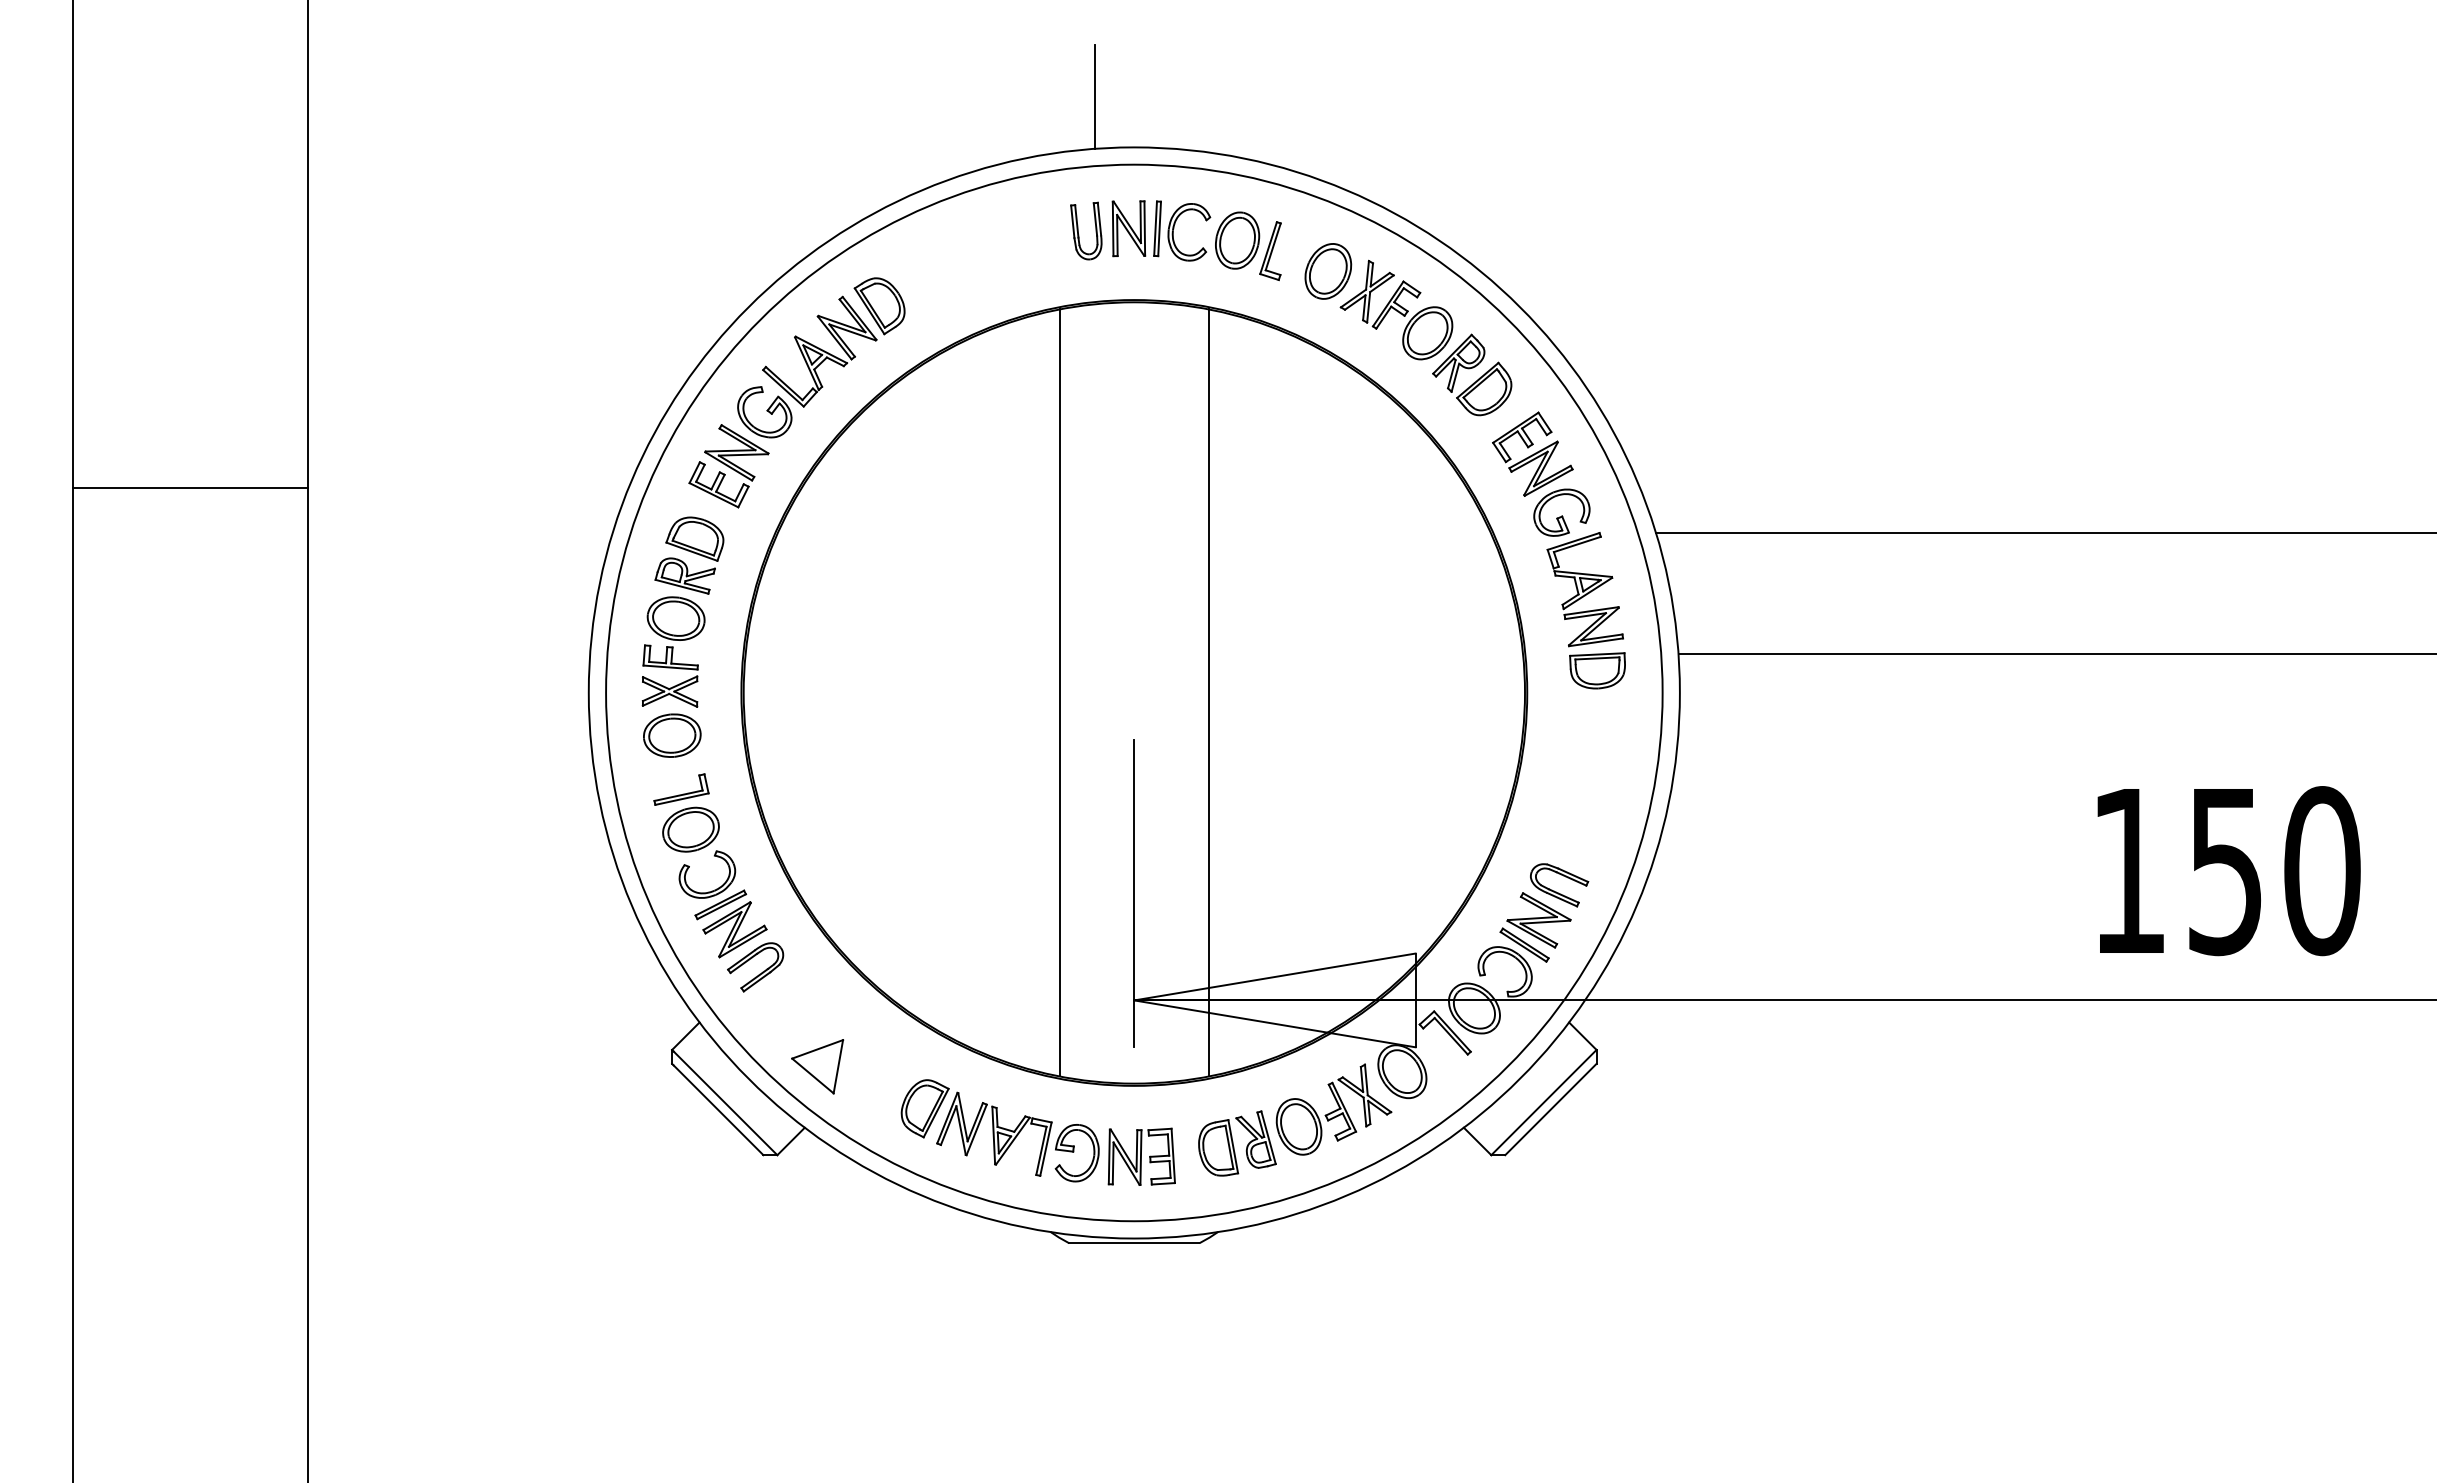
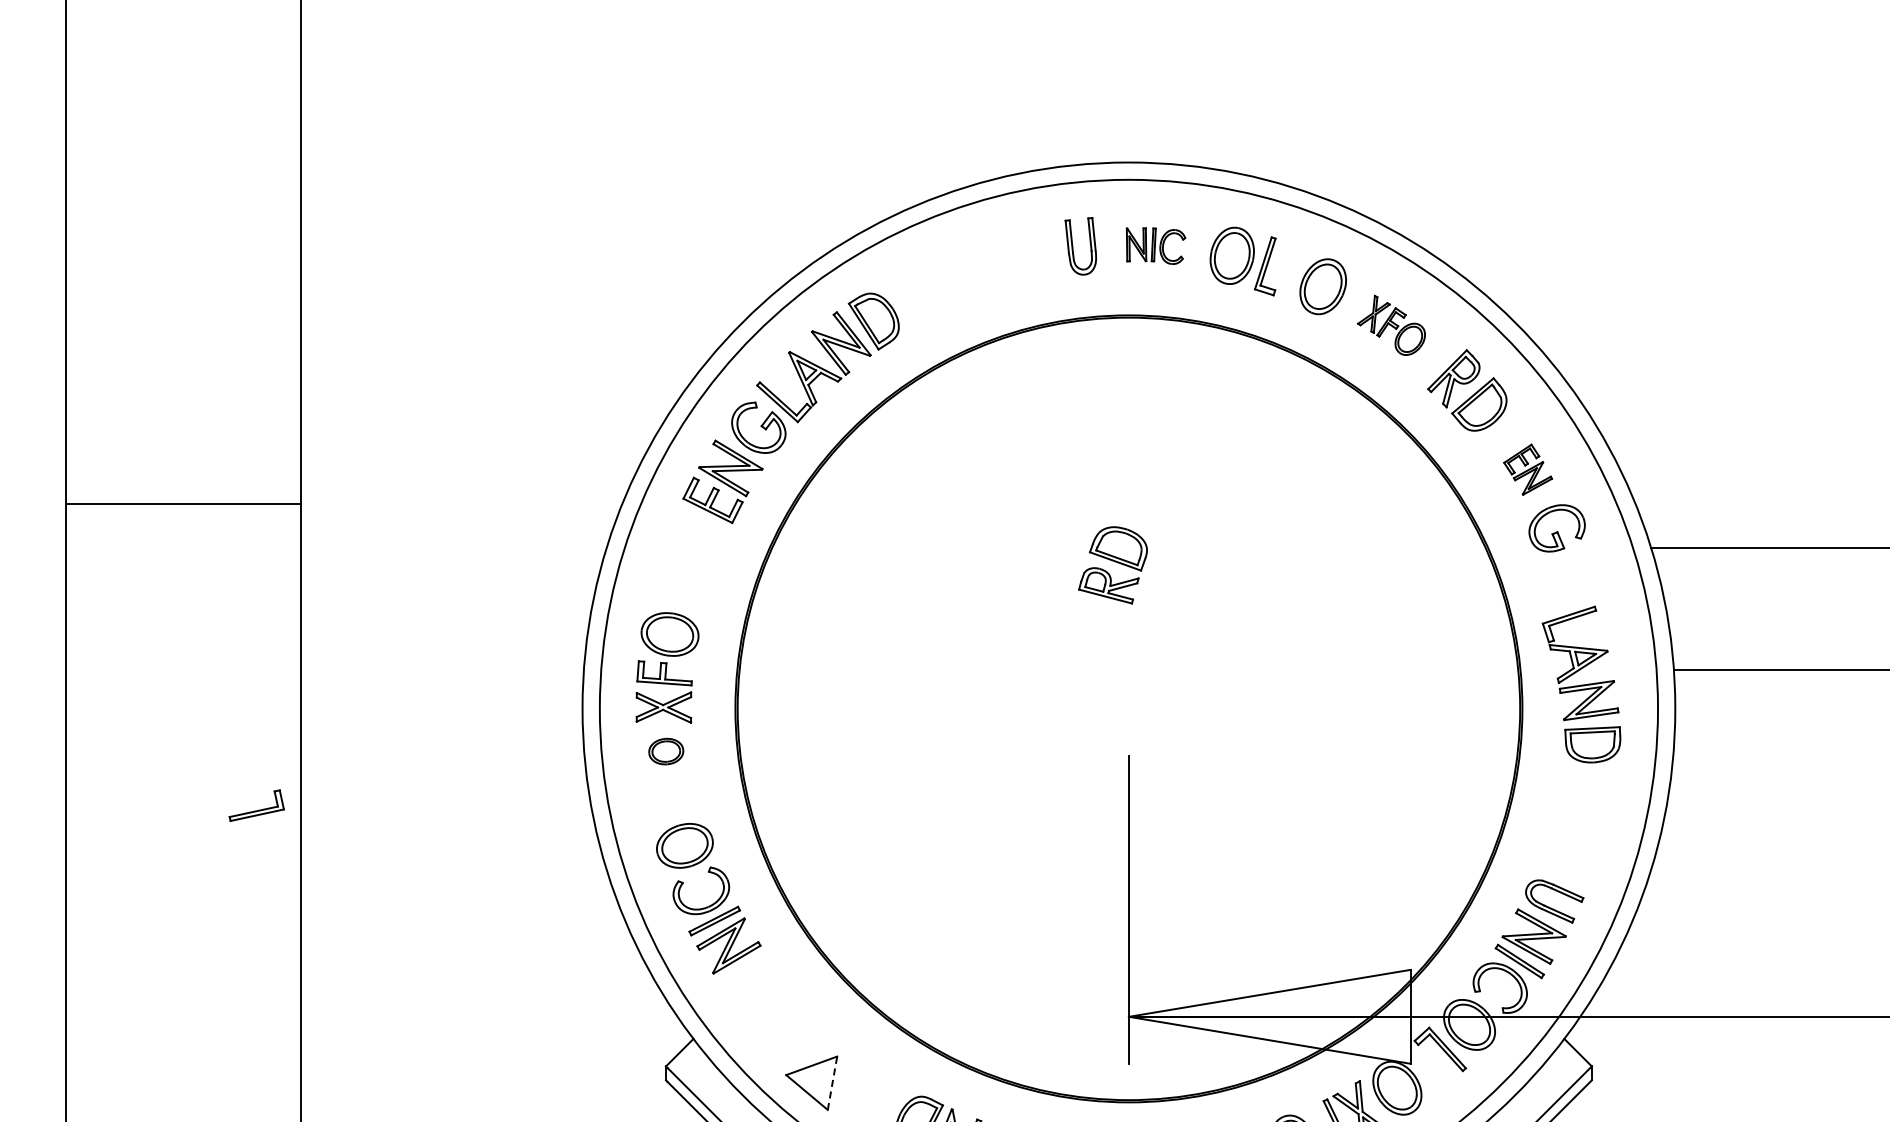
line: (1095, 96) -> (1090, 111), removed
part: (1161, 230) -> (1156, 245), size x0.6
part: (1396, 309) -> (1391, 324), size x0.6
part: (1532, 453) -> (1527, 469), size x0.6
part: (689, 555) -> (1113, 565), moved
part: (1585, 610) -> (1580, 684), moved
line: (1059, 692) -> (1053, 708), removed
line: (1208, 692) -> (1203, 708), removed
part: (672, 735) -> (666, 751), size x0.6
part: (681, 789) -> (256, 805), moved
part: (759, 973) -> (753, 989), removed
line: (838, 1066) -> (832, 1082), solid -> dashed

